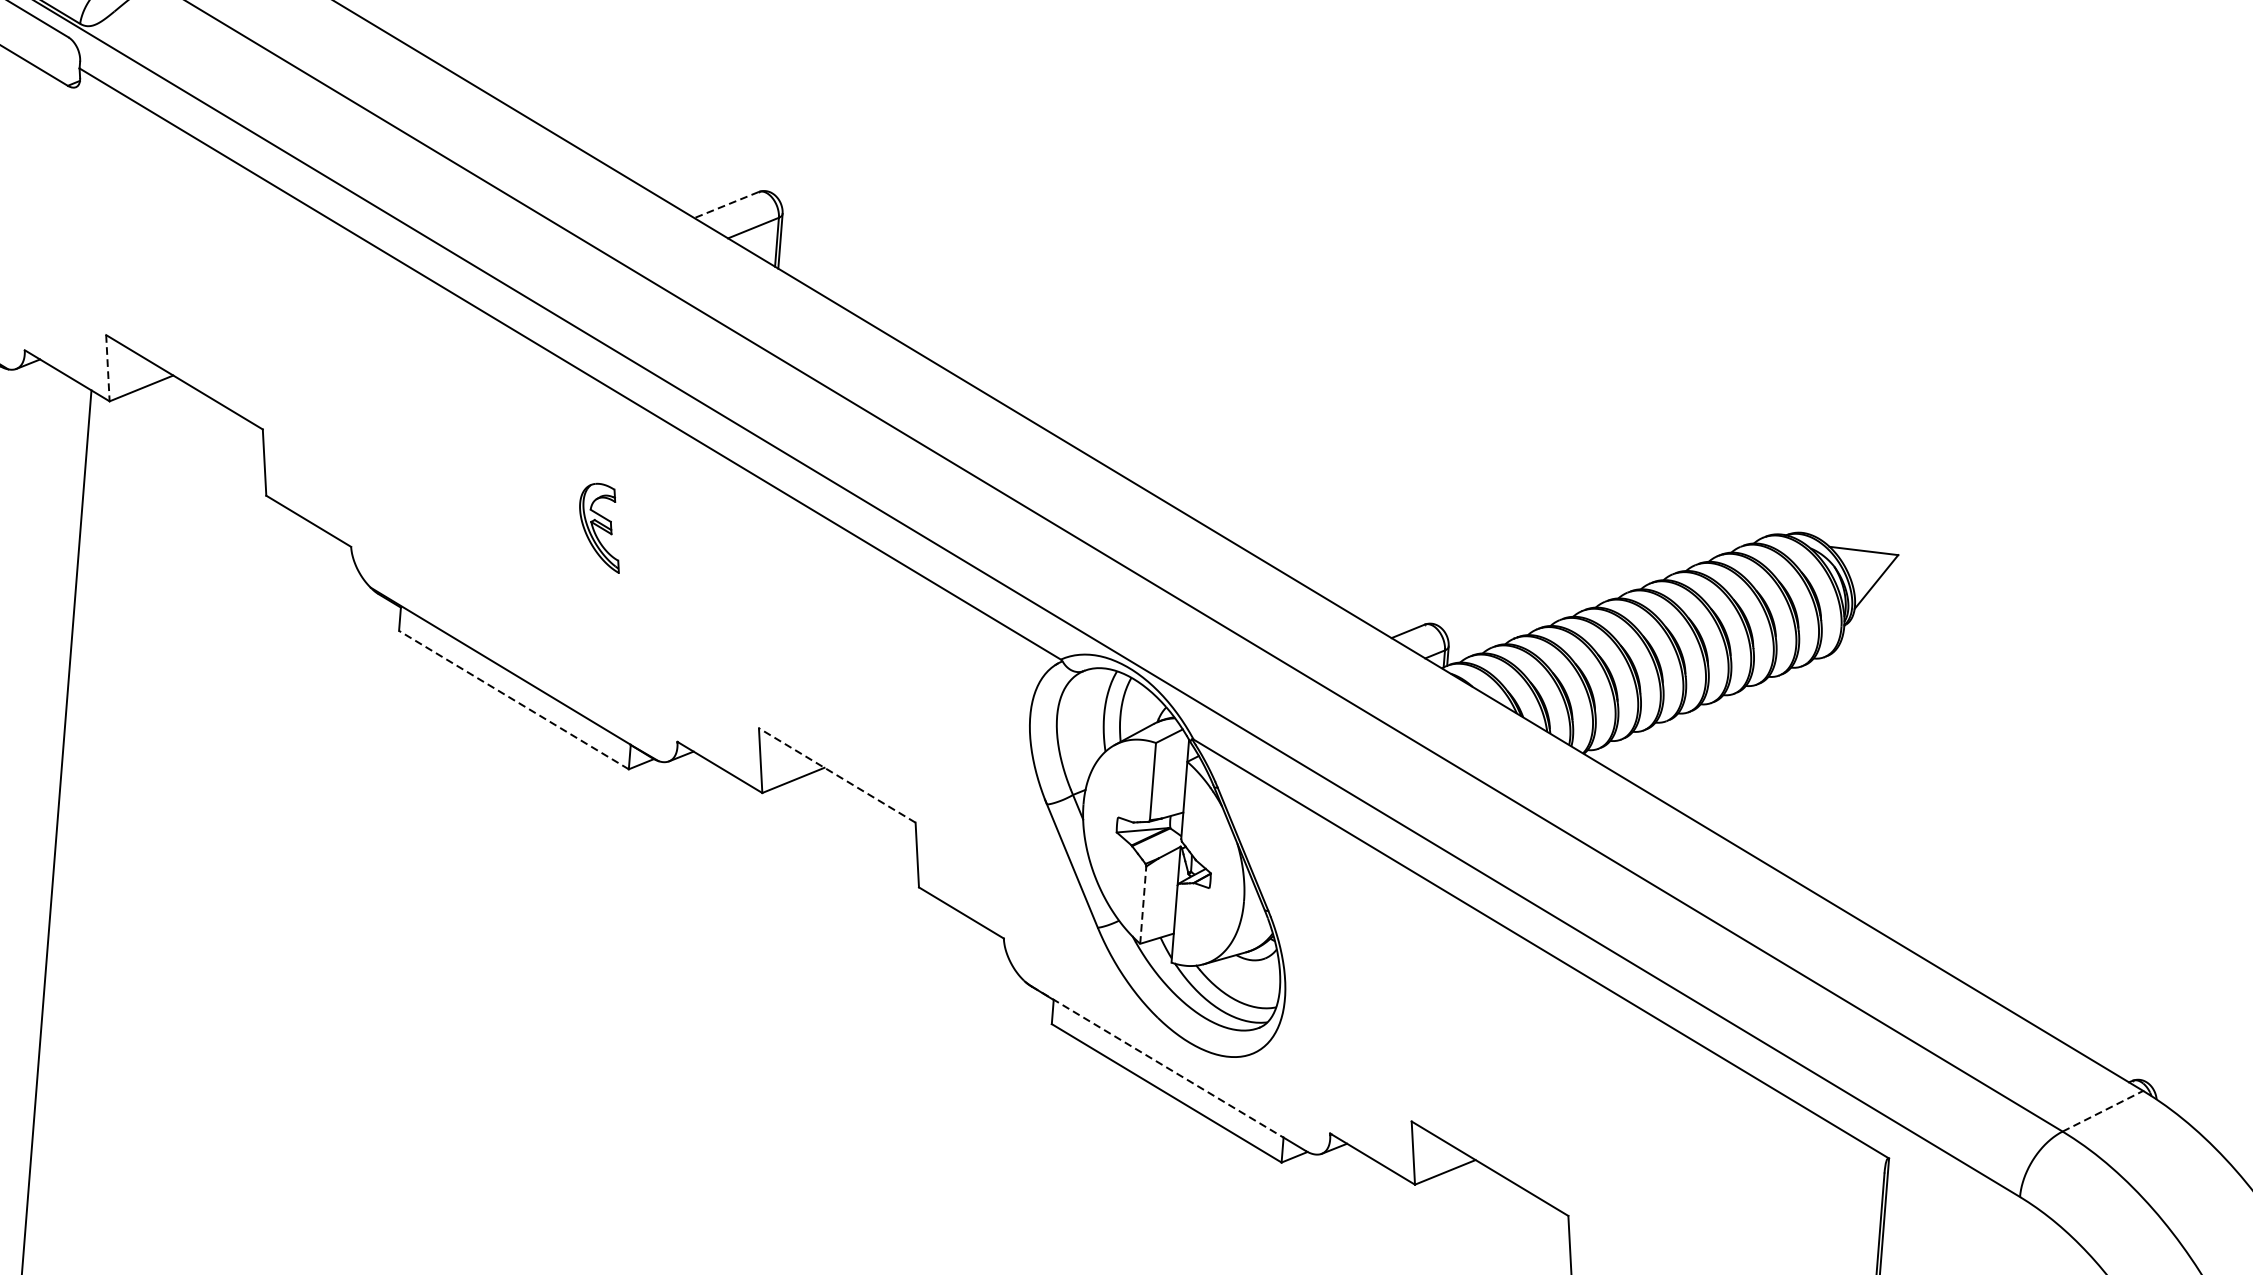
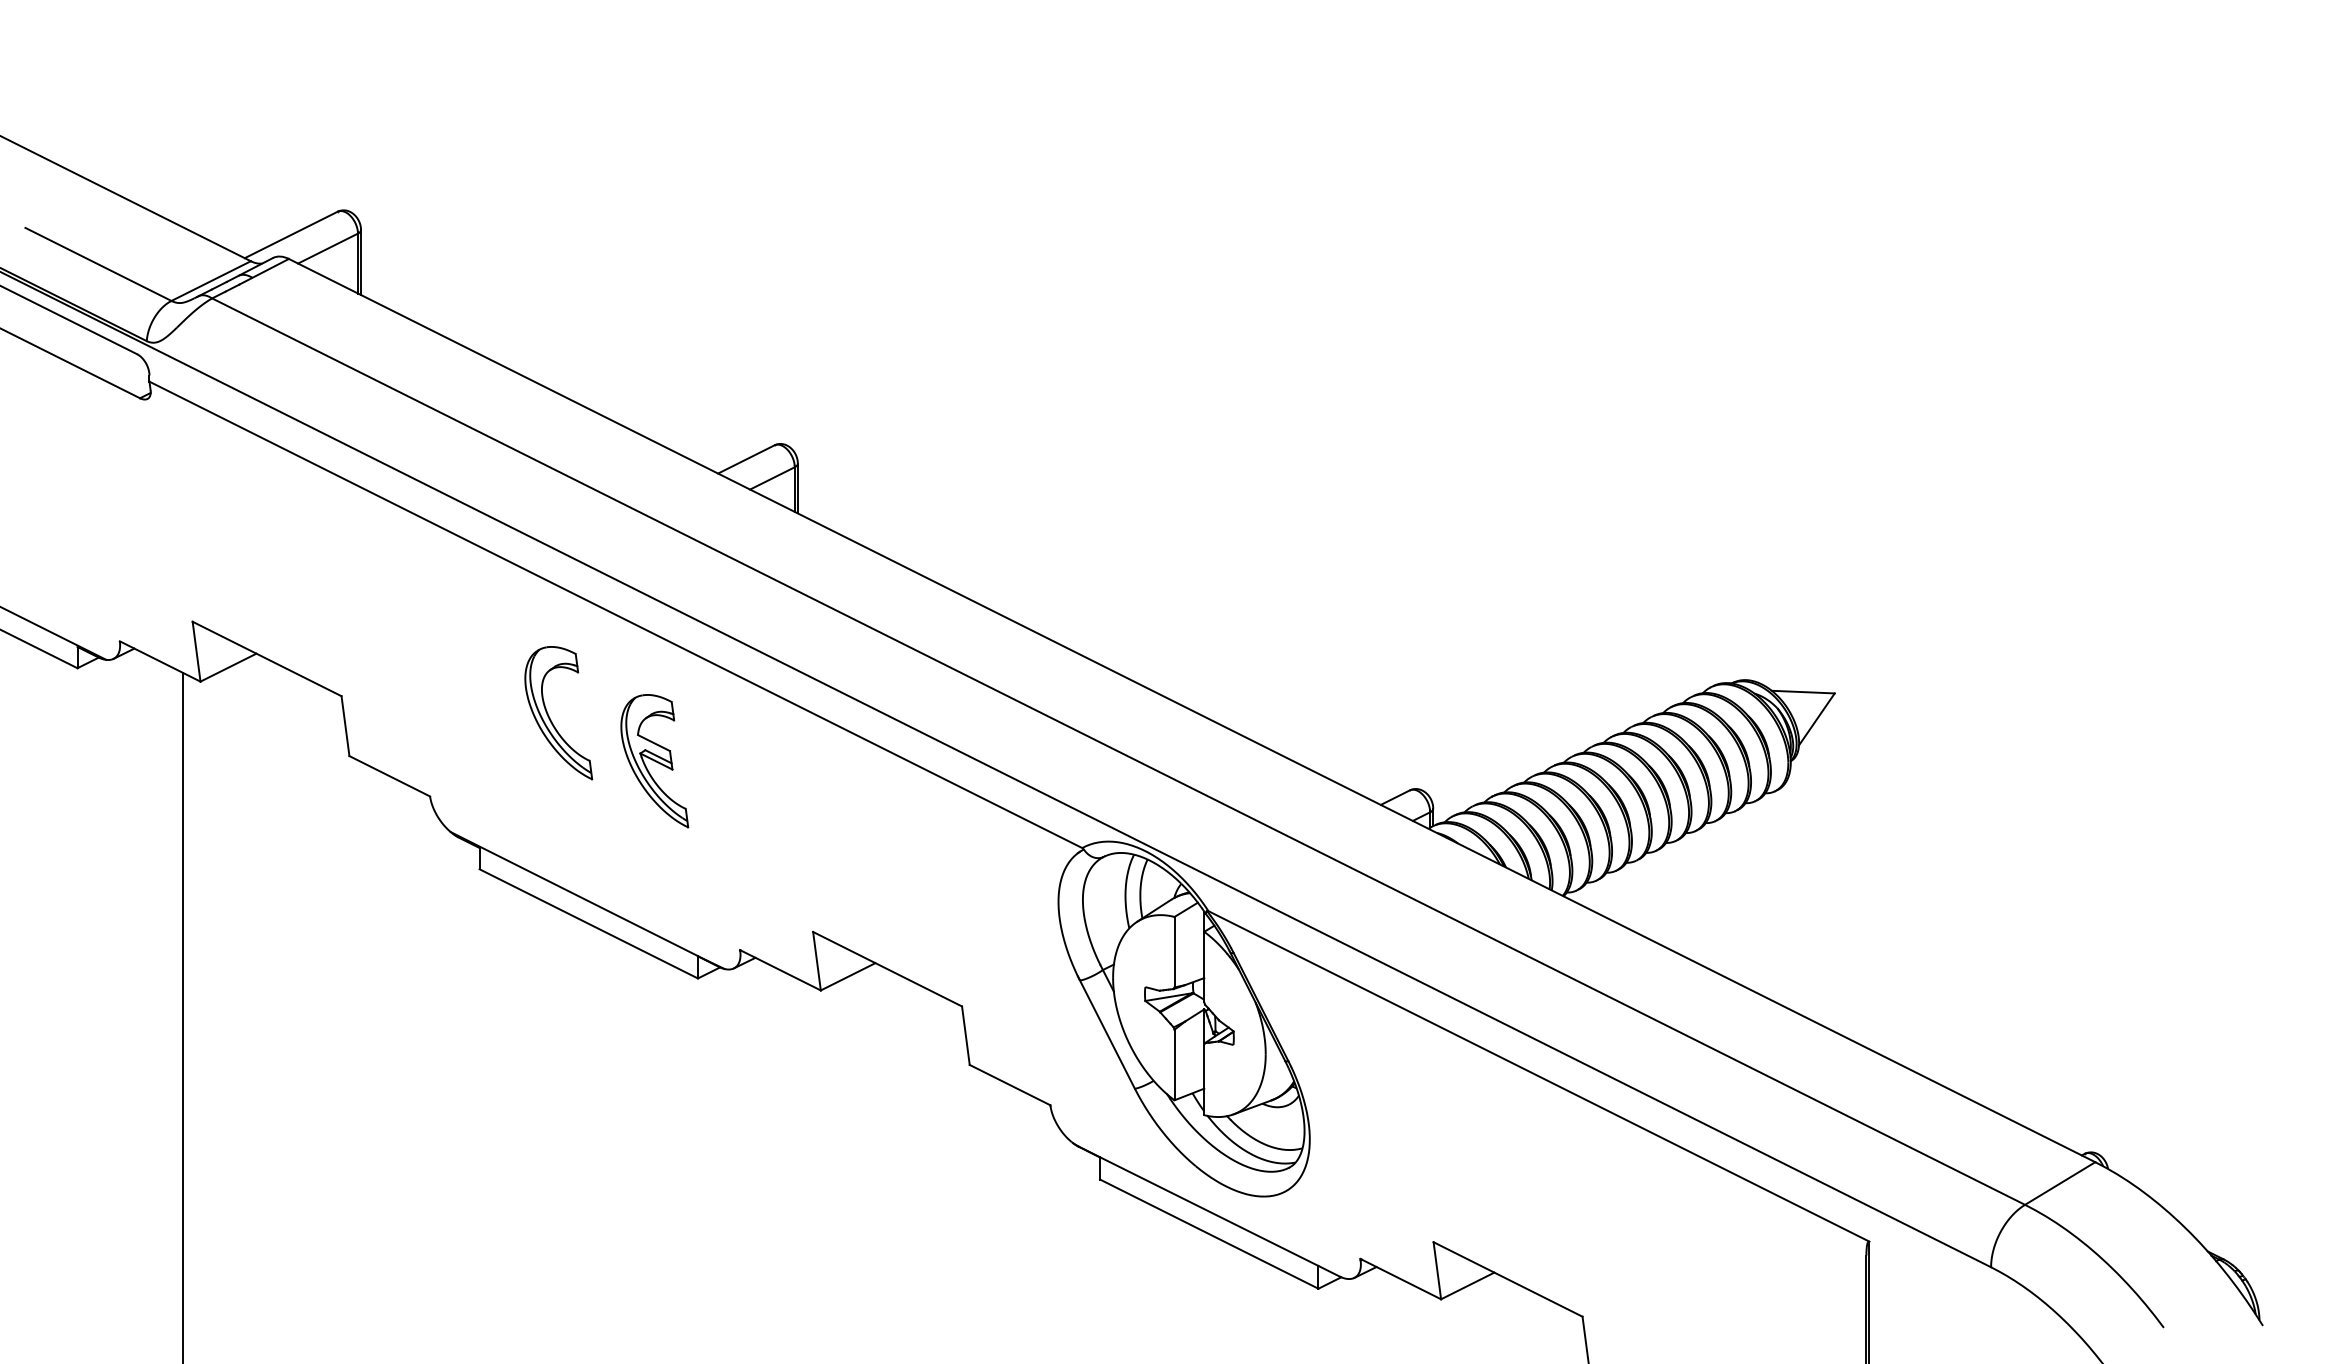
line: (726, 205) -> (746, 459), dashed -> solid
line: (107, 369) -> (196, 652), dashed -> solid
part: (488, 468) -> (549, 715), added
part: (599, 527) -> (654, 761), size x1.67
line: (513, 699) -> (588, 923), dashed -> solid
line: (837, 774) -> (887, 968), dashed -> solid
line: (1143, 904) -> (1174, 1064), dashed -> solid
line: (1157, 1062) -> (1198, 1206), dashed -> solid
line: (2103, 1111) -> (2060, 1183), dashed -> solid

